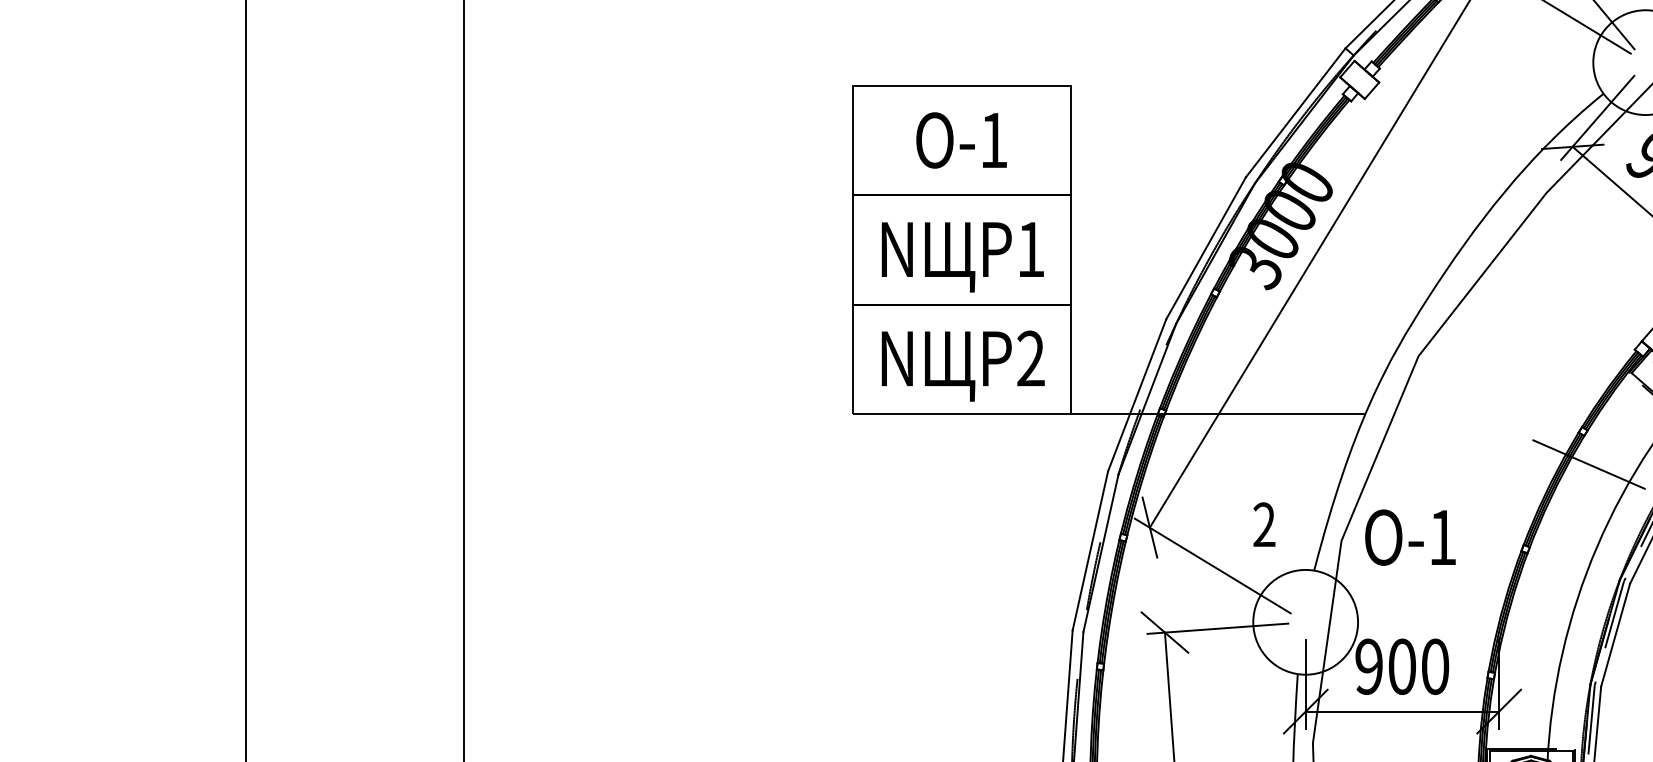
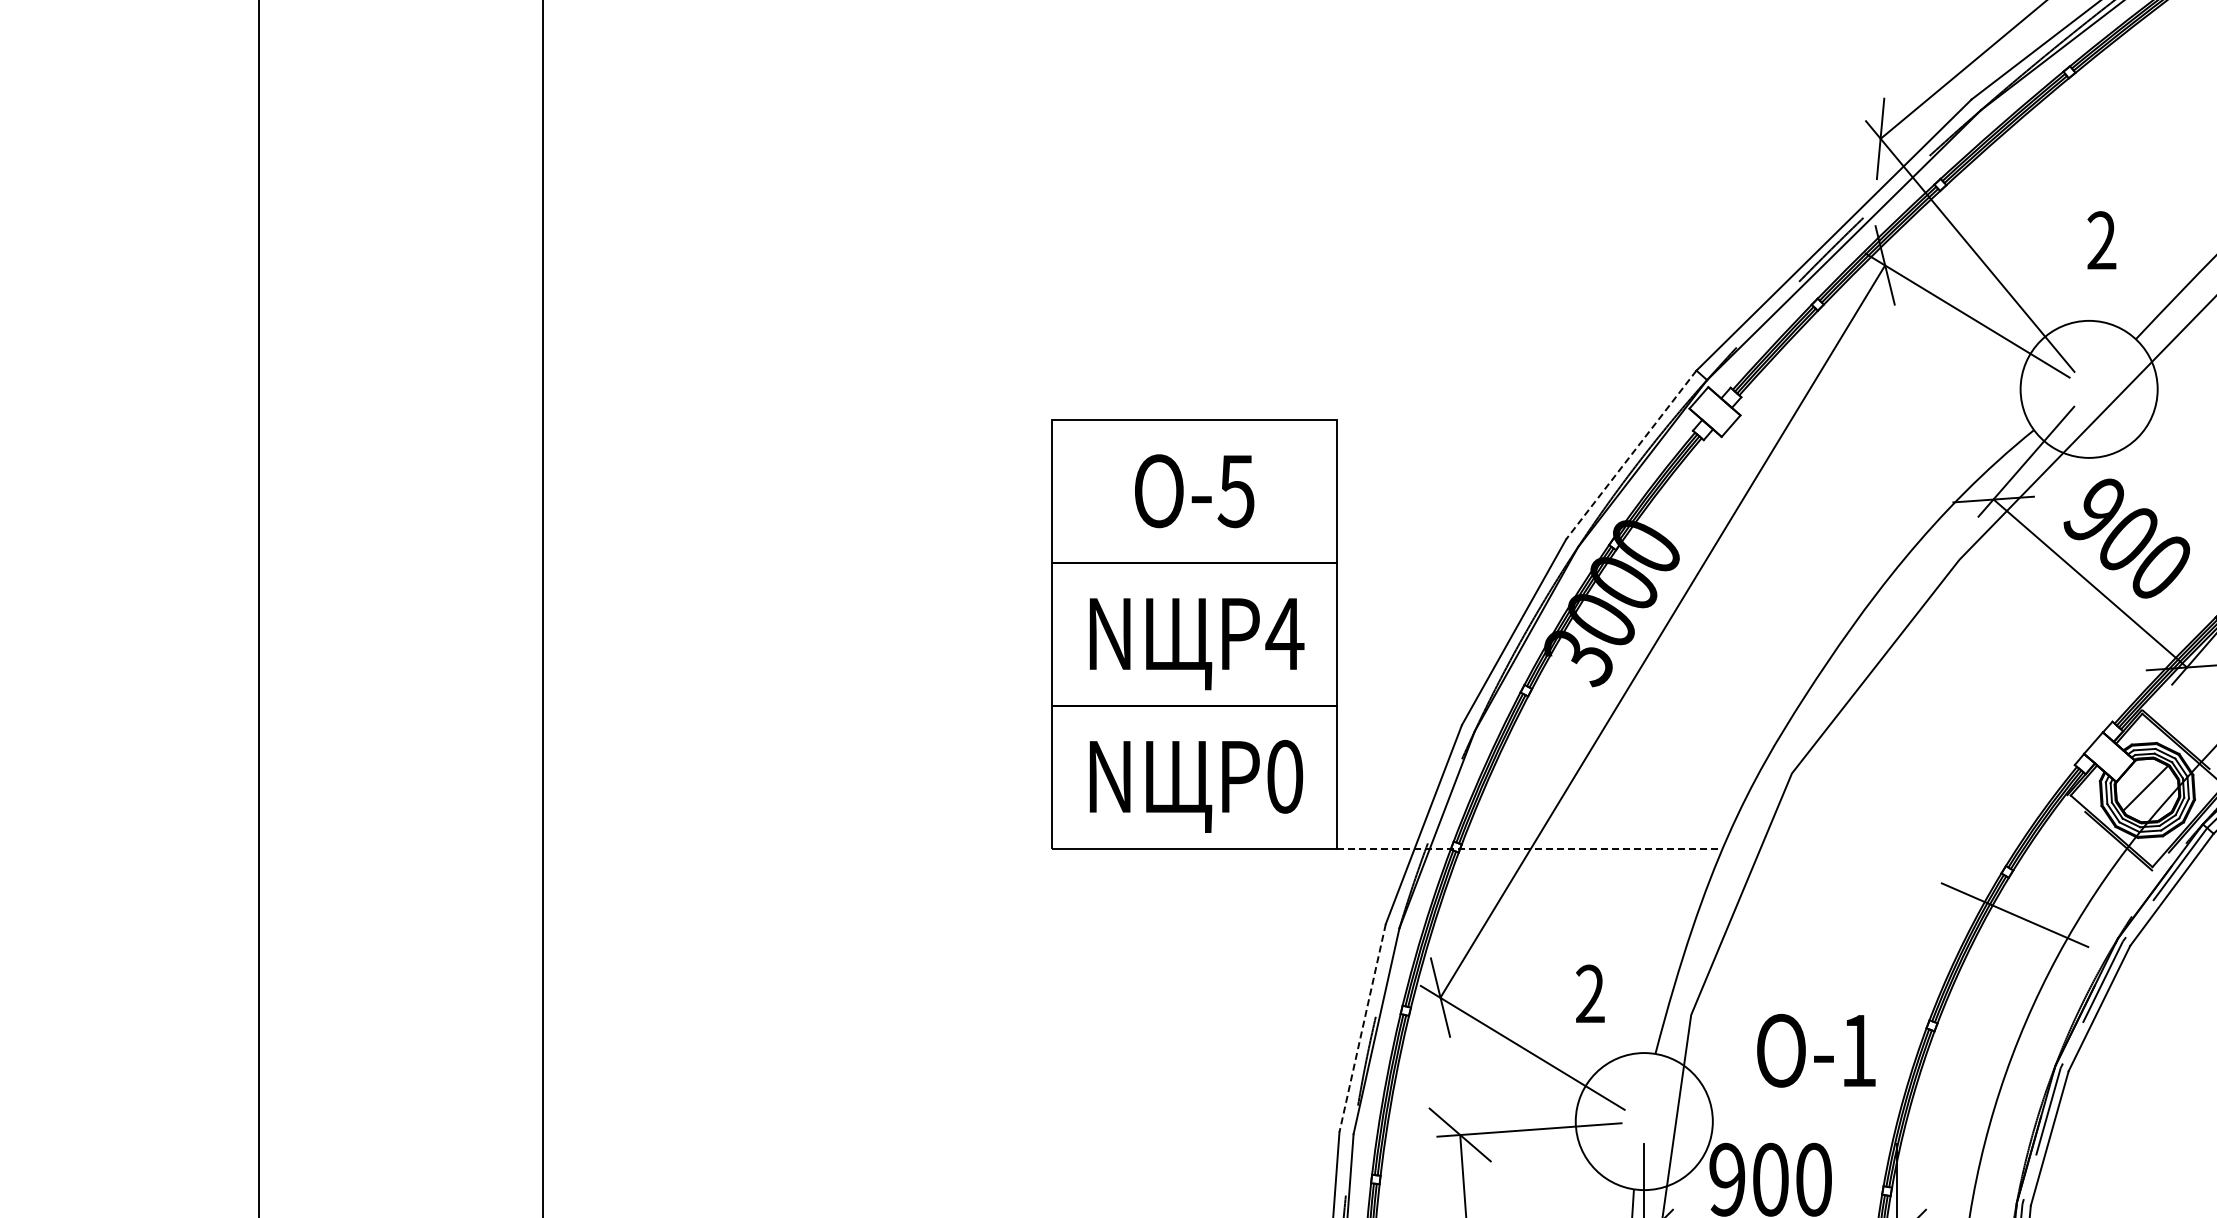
line: (1295, 112) -> (1631, 454), solid -> dashed
text: (993, 140) -> (1235, 491), -1 -> -5
text: (1030, 249) -> (1284, 633), 1 -> 4
text: (1031, 358) -> (1285, 776), 2 -> 0
line: (1217, 413) -> (1529, 848), solid -> dashed
text: (1410, 537) -> (1816, 1050), moved
line: (1090, 551) -> (1362, 1028), solid -> dashed

